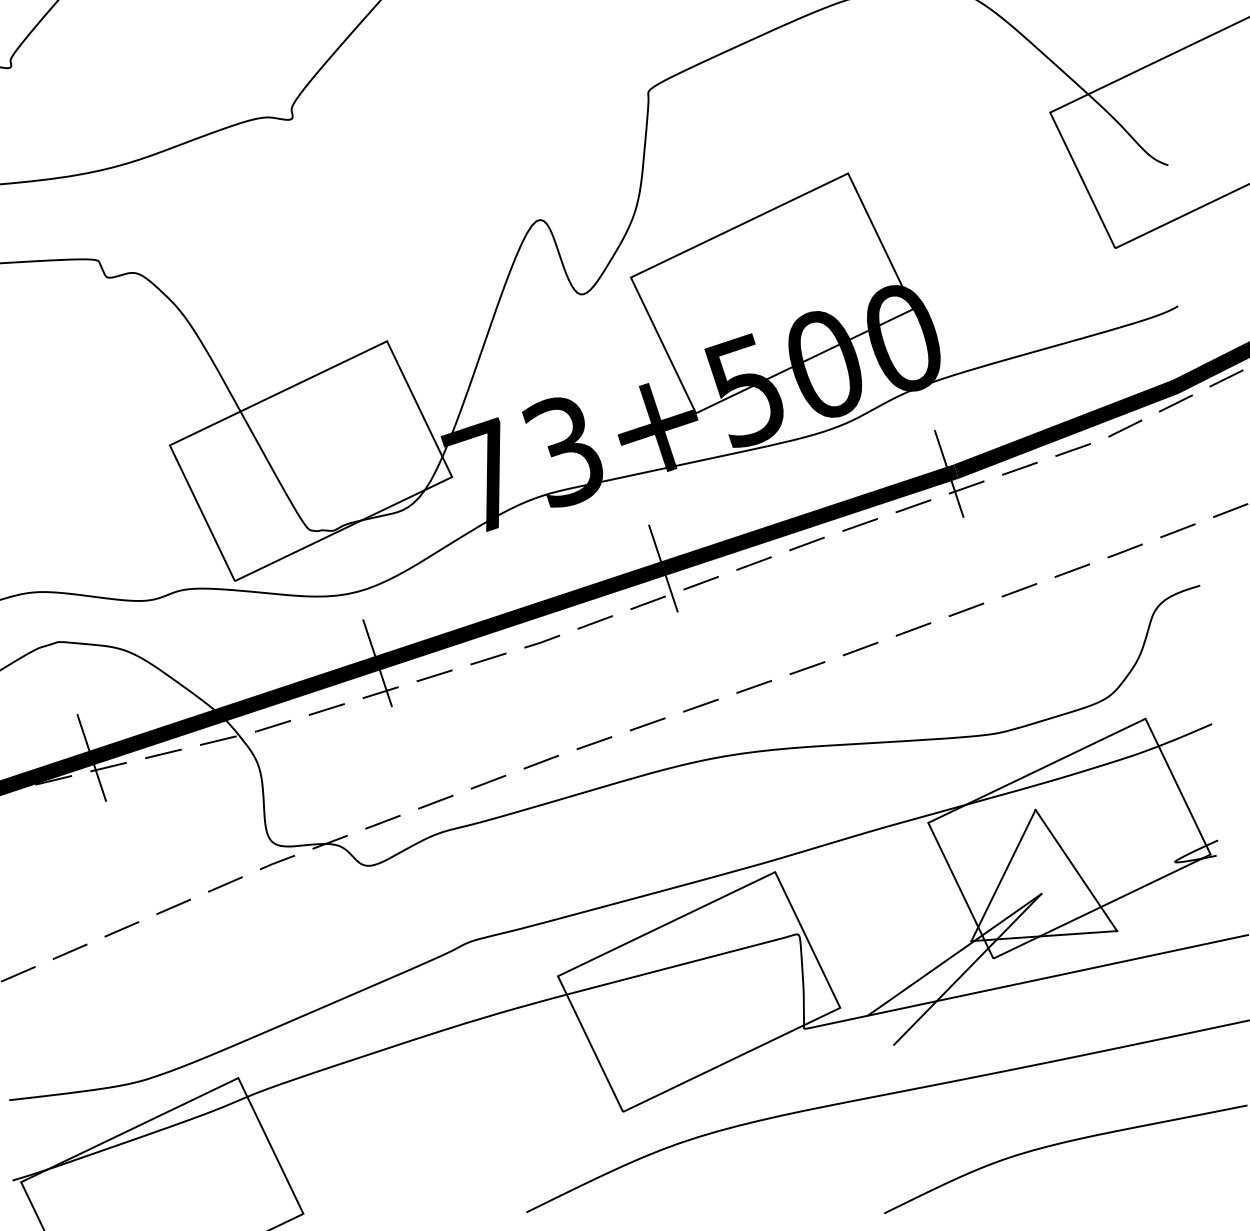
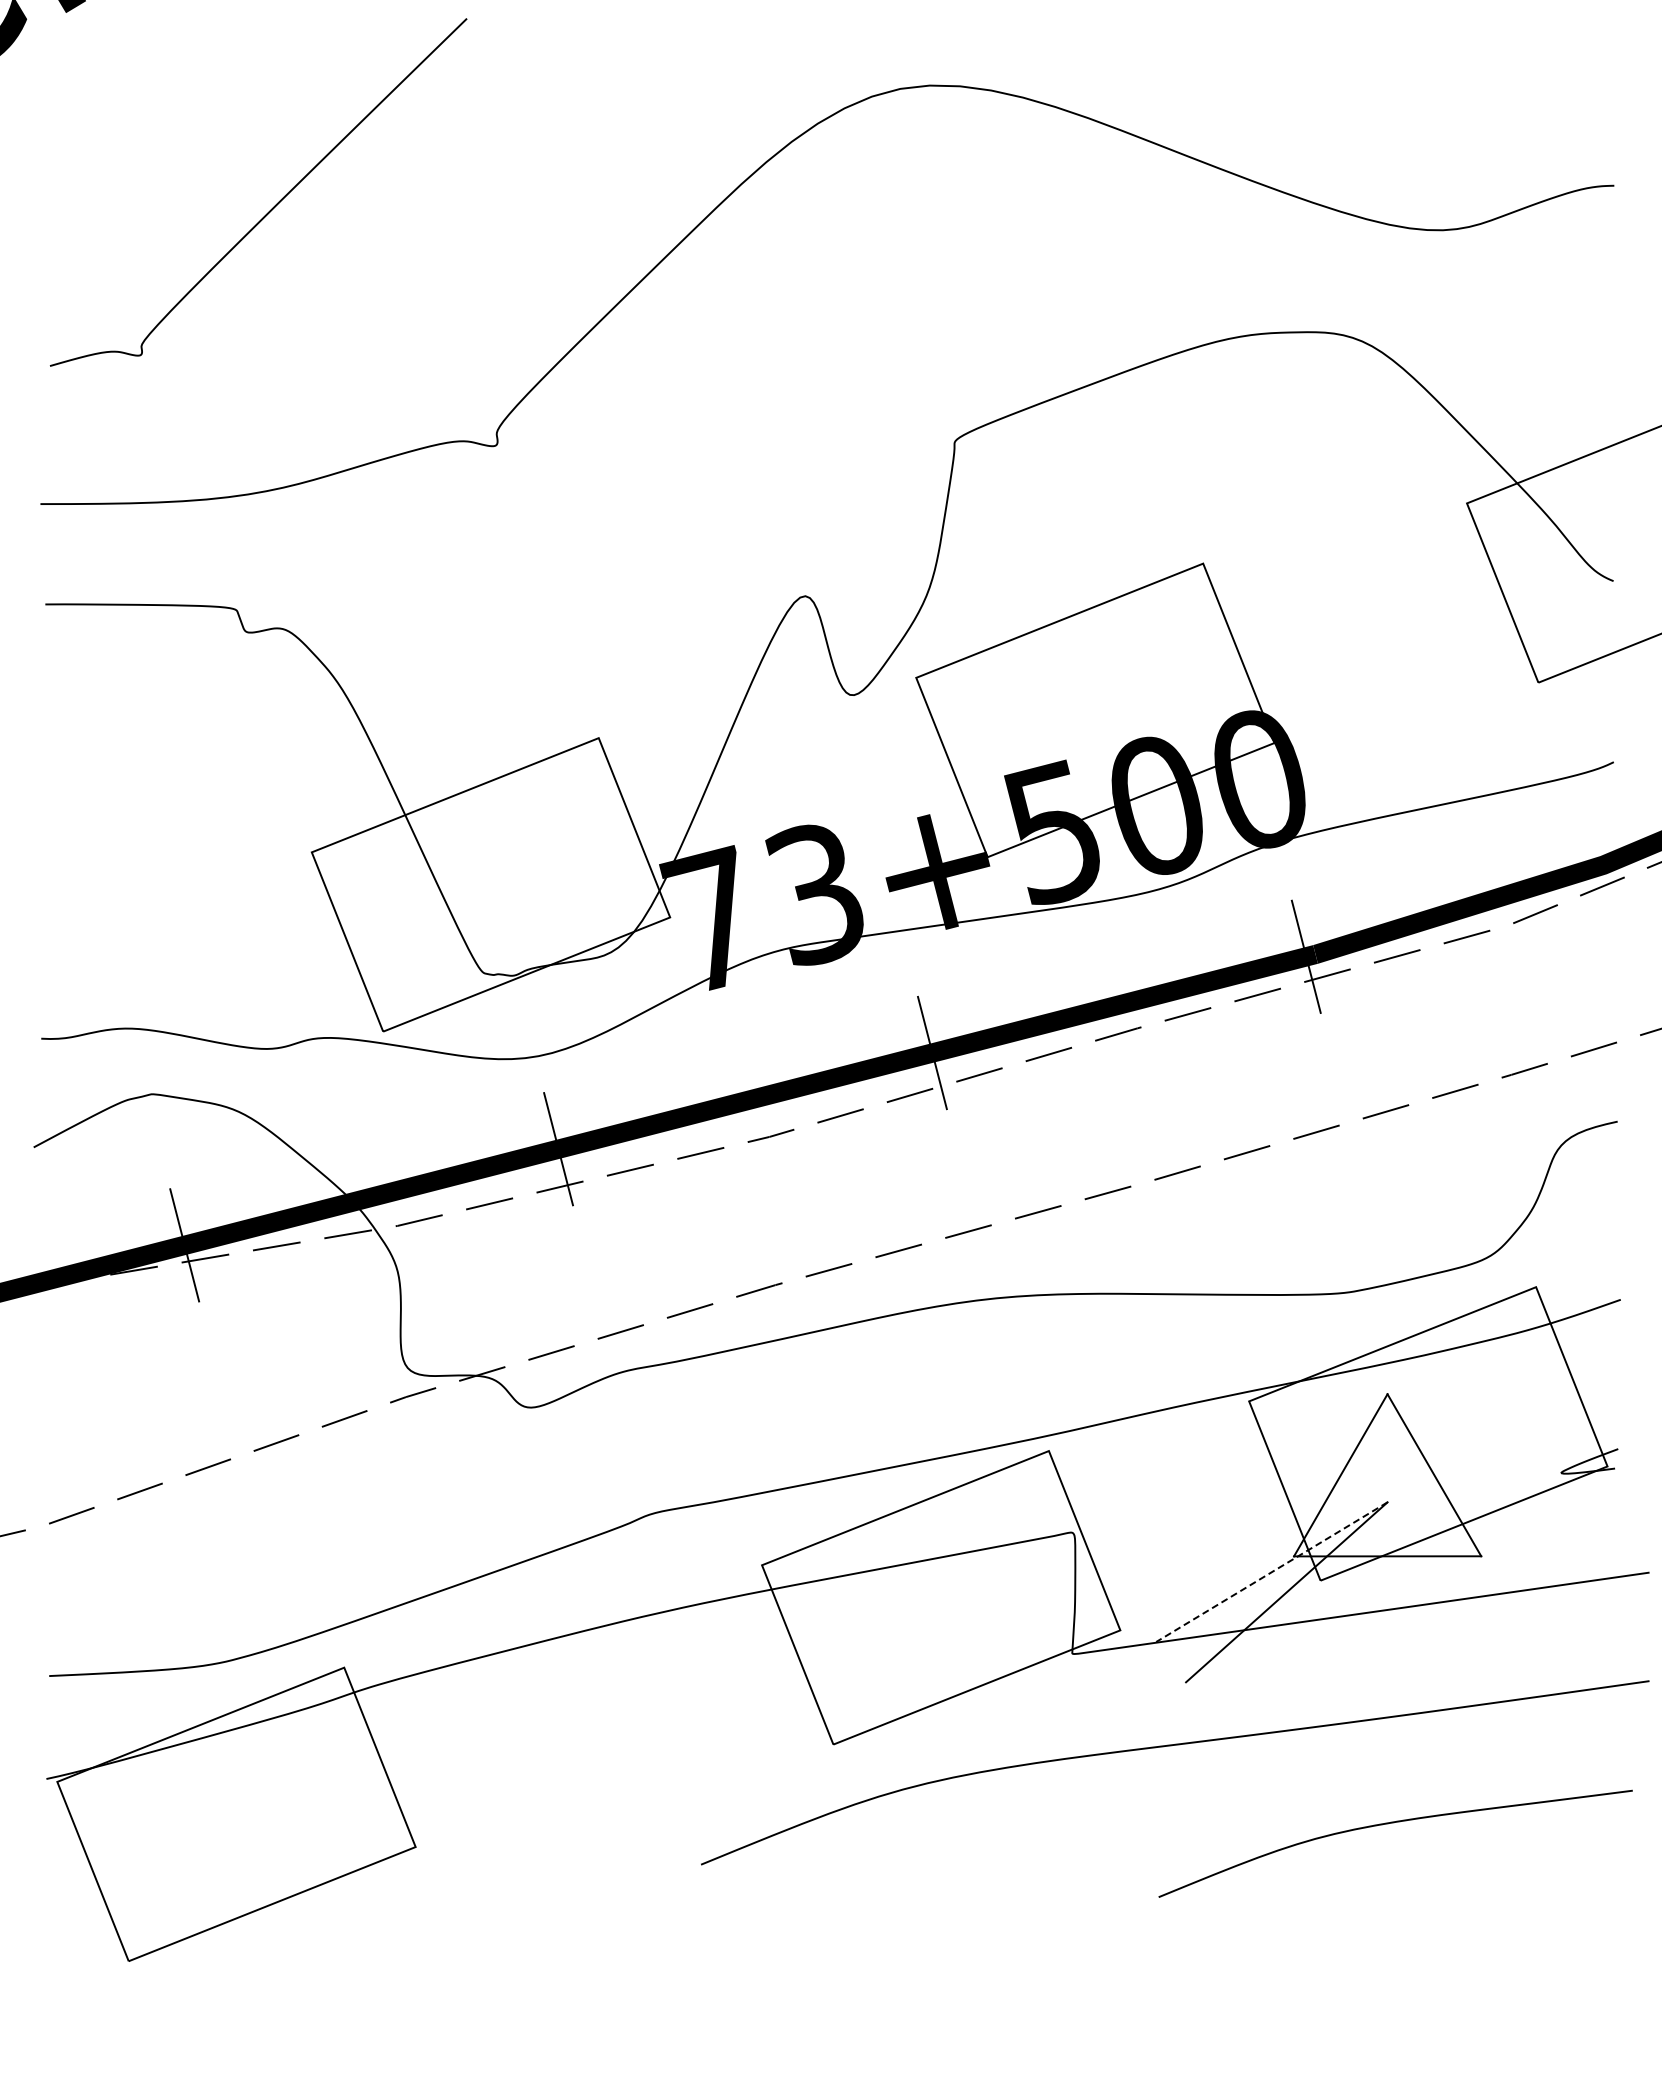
line: (954, 954) -> (1271, 1572), solid -> dashed

